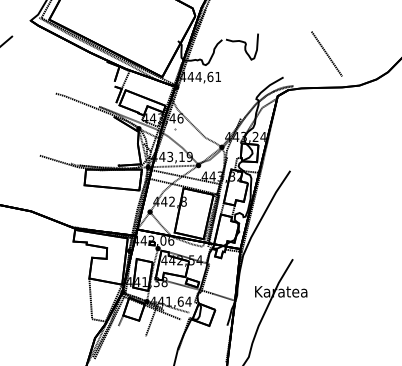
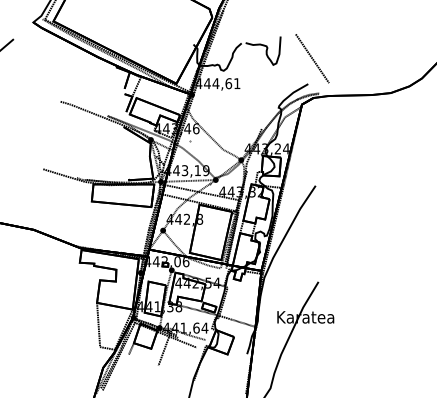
line: (326, 53) -> (312, 58), moved

